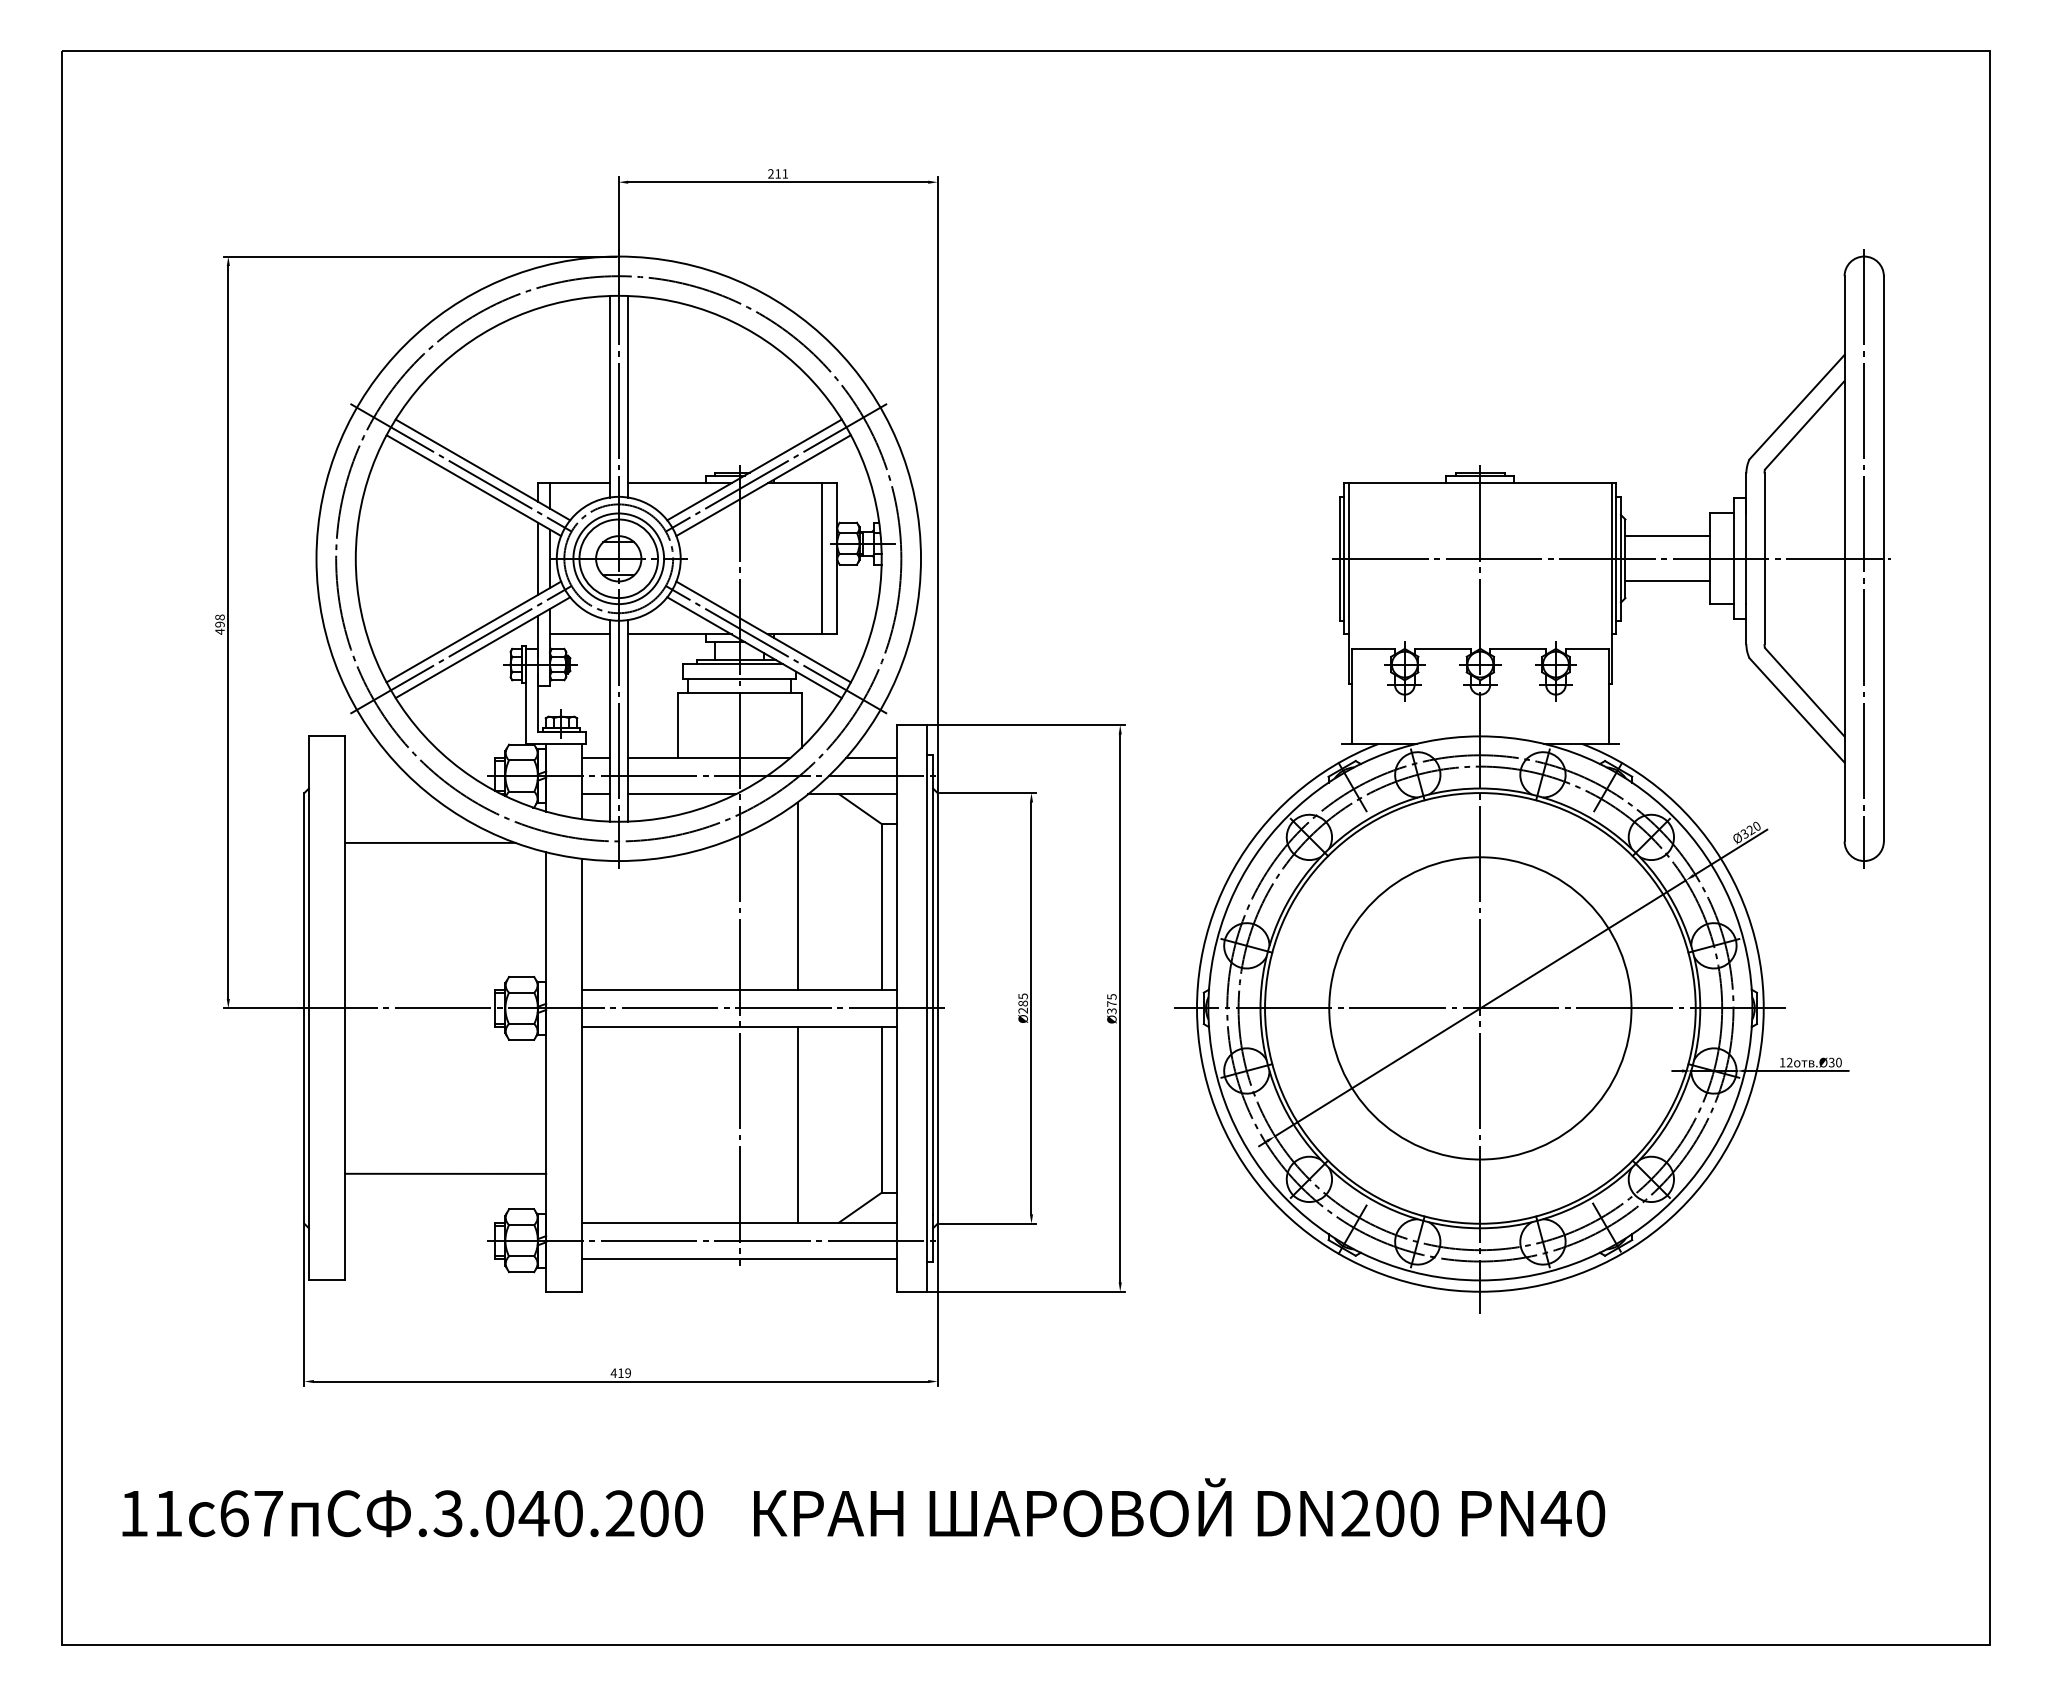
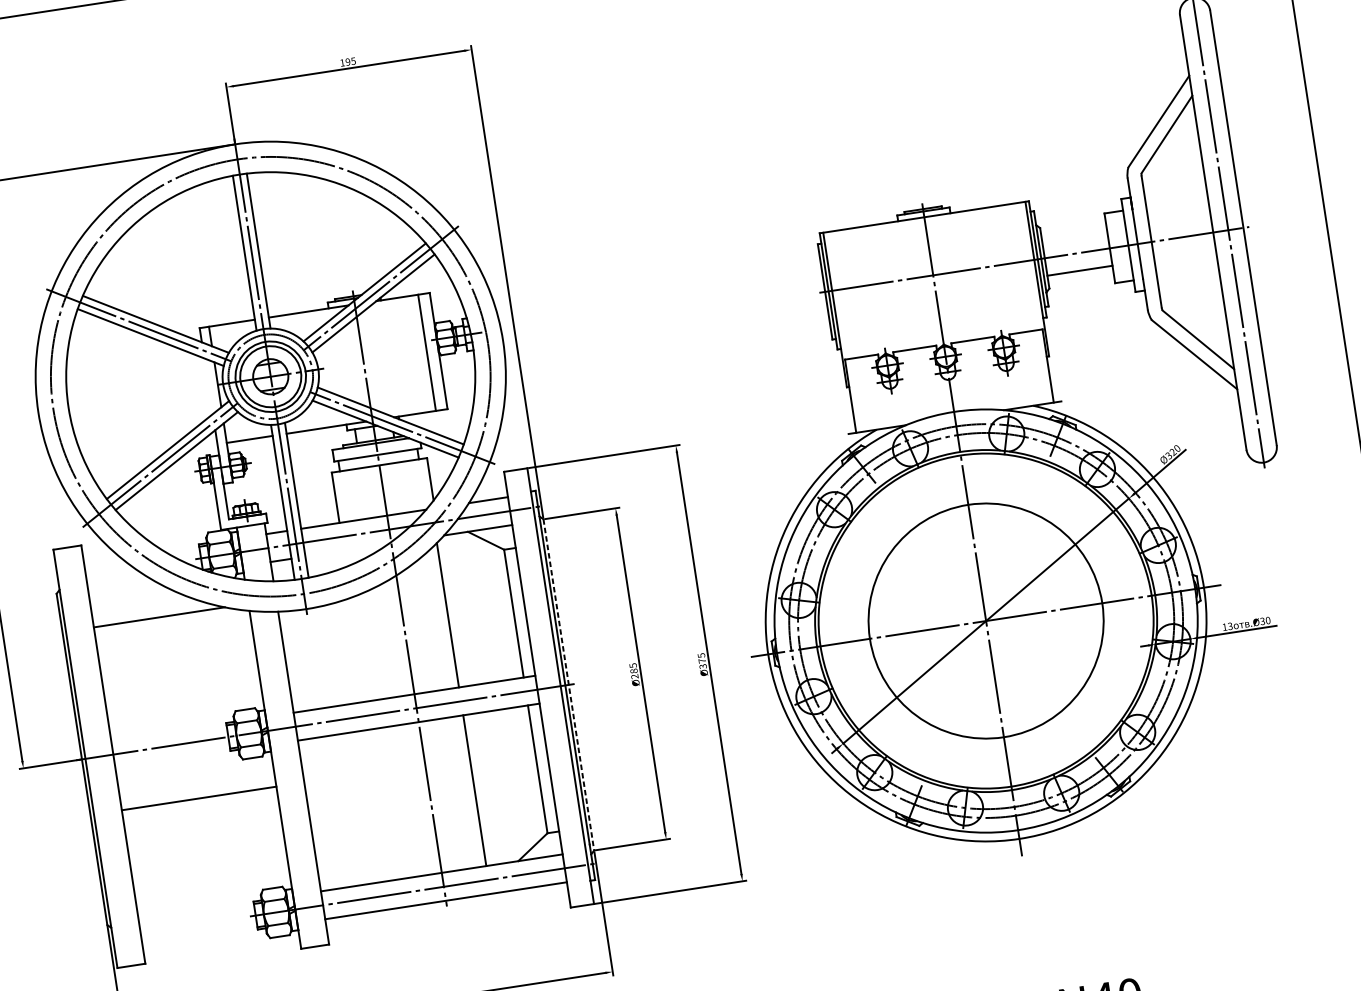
text: (778, 173) -> (348, 61), 211 -> 195
line: (1667, 536) -> (1074, 236), removed
line: (537, 558) -> (208, 386), removed
line: (681, 794) -> (346, 550), removed
line: (937, 1008) -> (568, 685), solid -> dashed
text: (1789, 1062) -> (1230, 626), 12 -> 13
line: (445, 1173) -> (198, 798), moved

